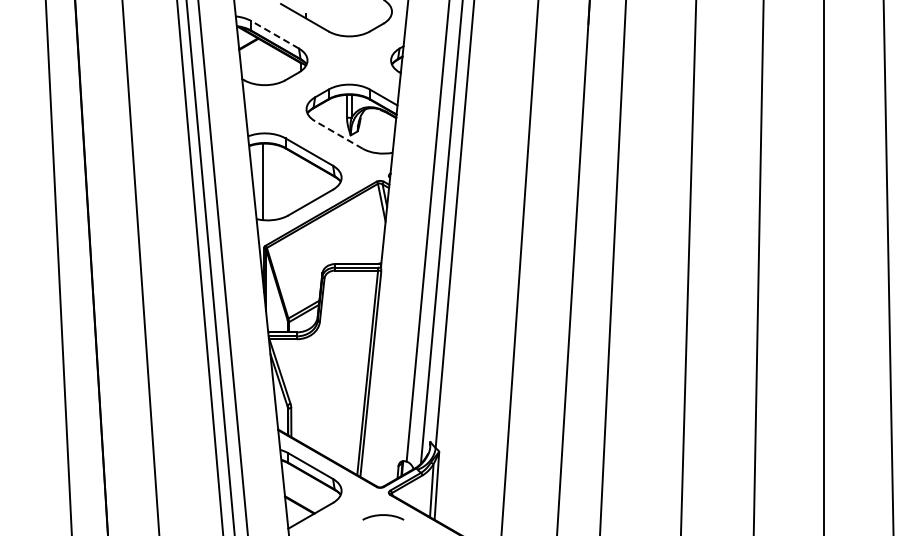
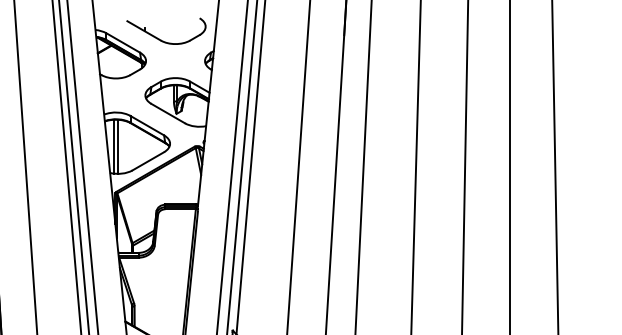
line: (274, 34) -> (122, 42), dashed -> solid
line: (338, 134) -> (167, 113), dashed -> solid
line: (267, 181) -> (117, 146), added

